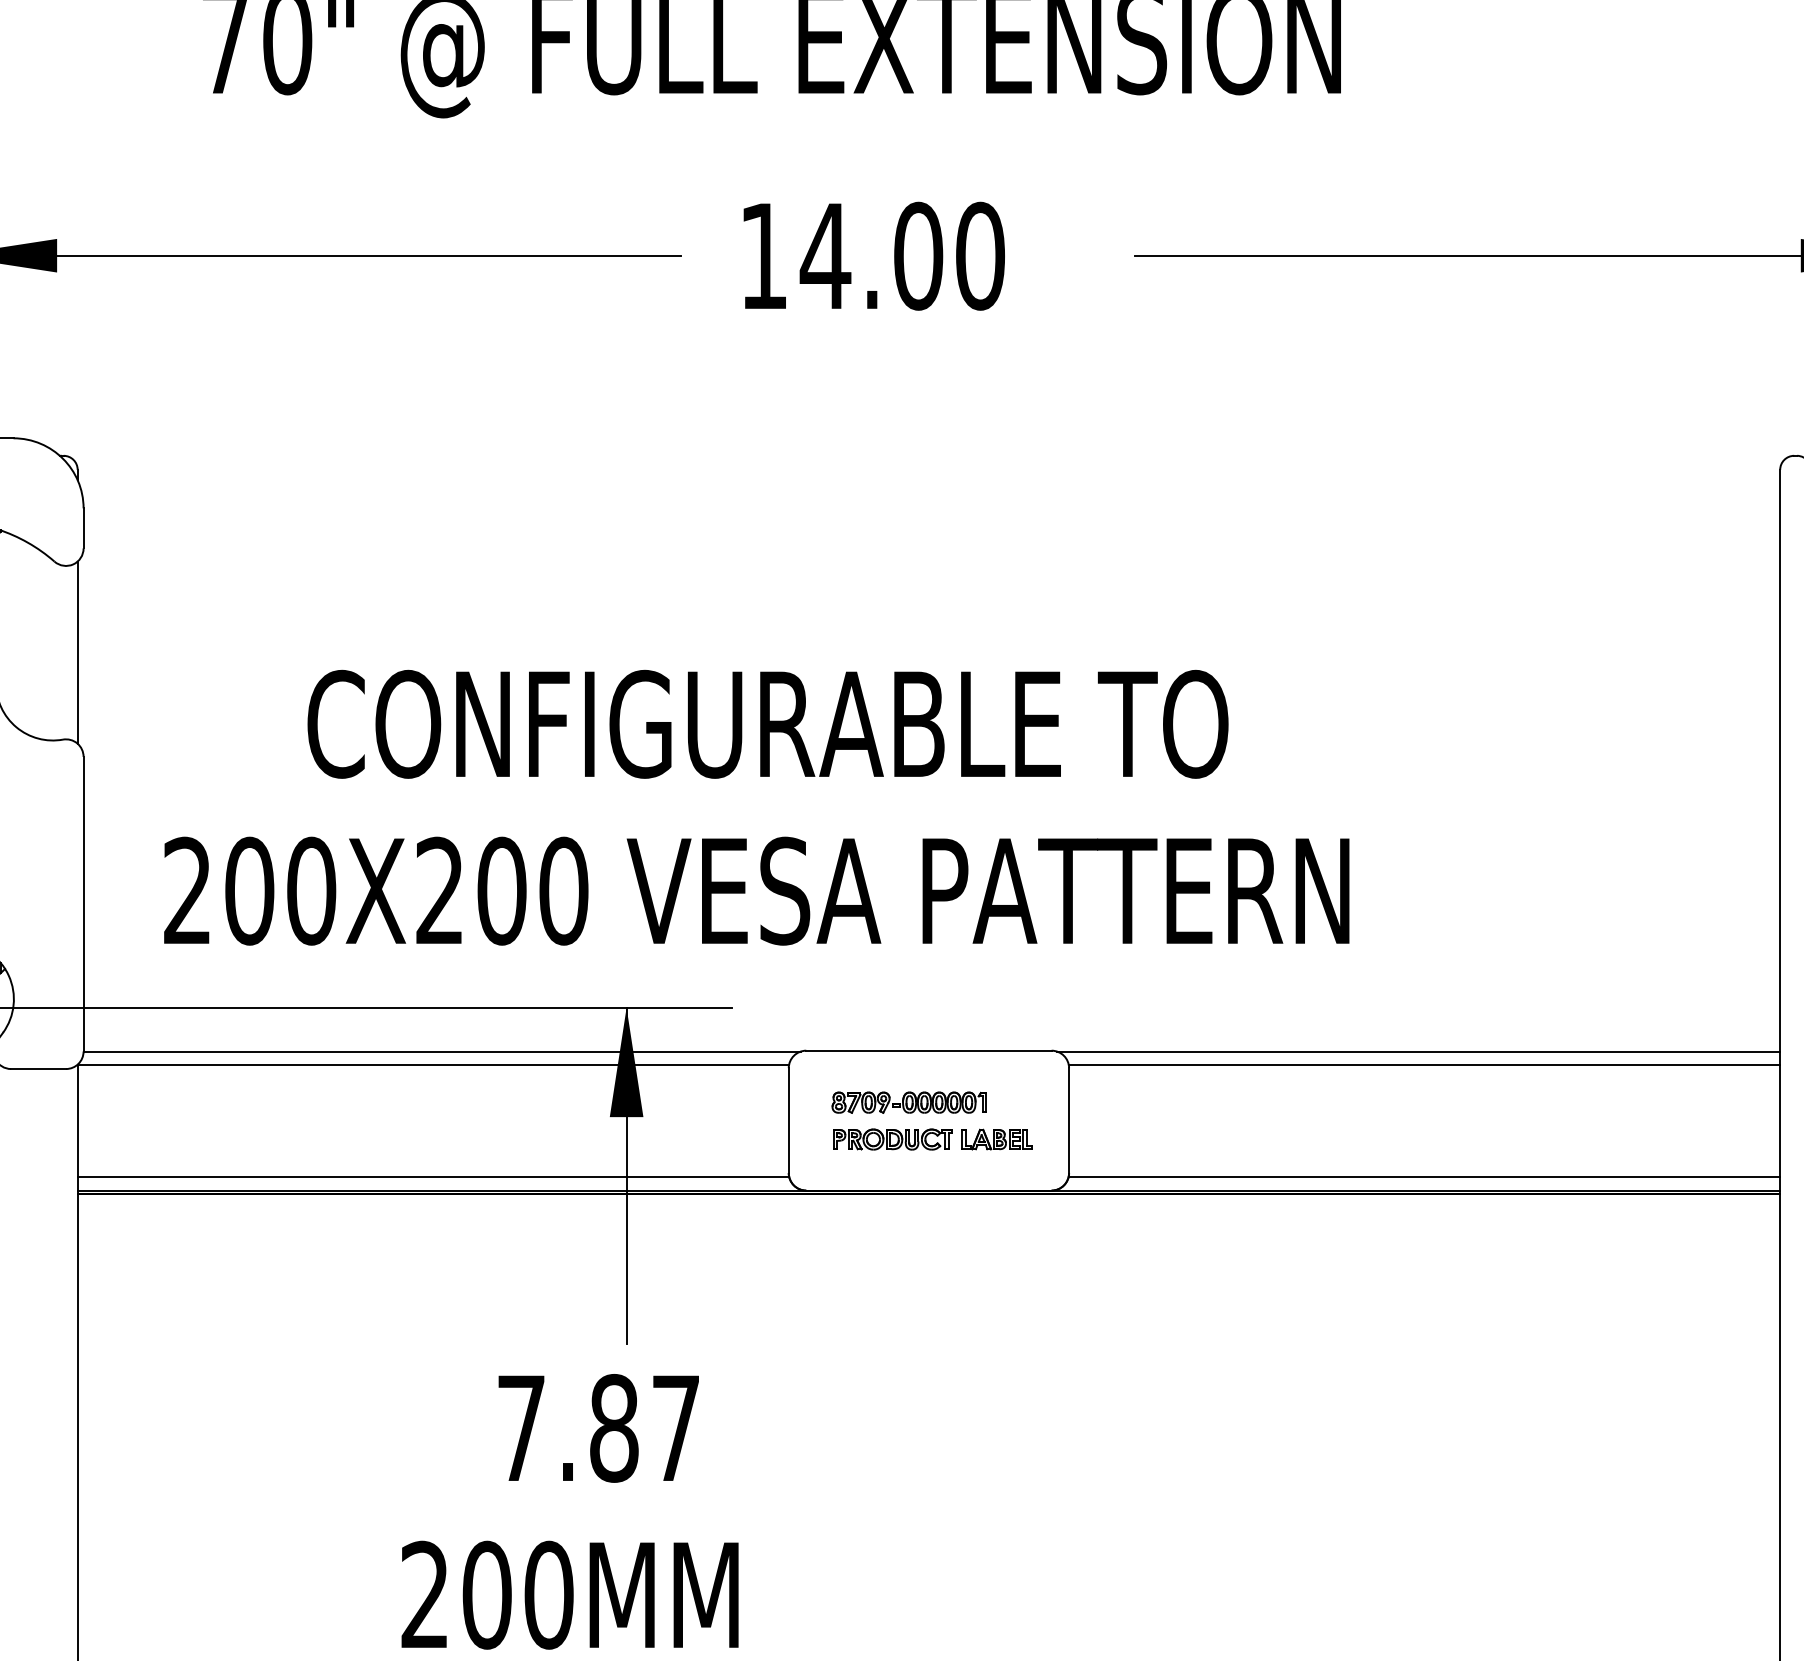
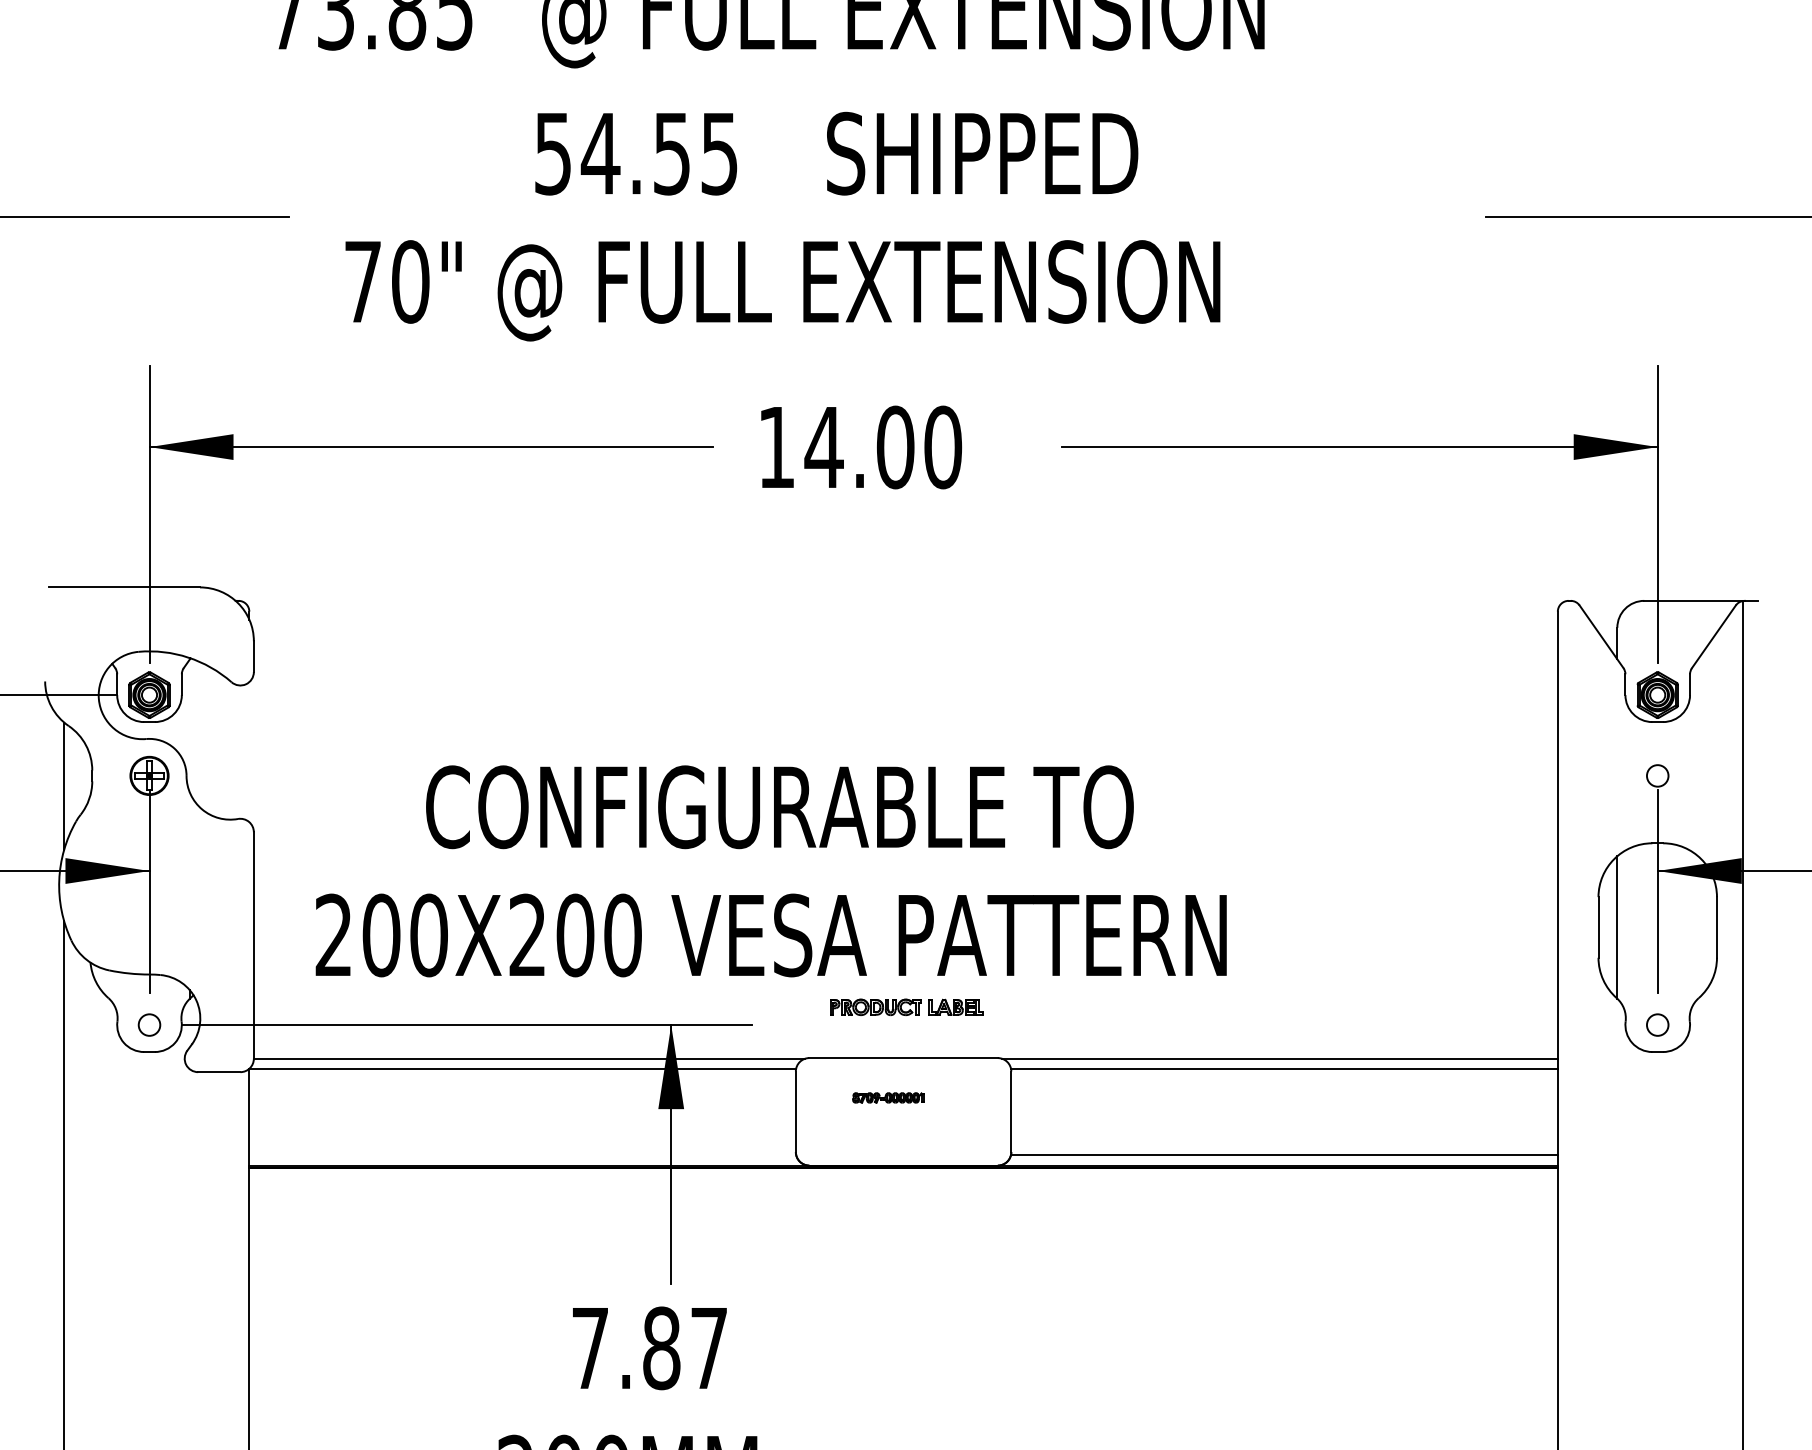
line: (77, 653) -> (249, 752), removed
part: (909, 1101) -> (888, 1097), size x0.6
part: (932, 1138) -> (906, 1006), moved
line: (433, 1176) -> (522, 1154), removed

